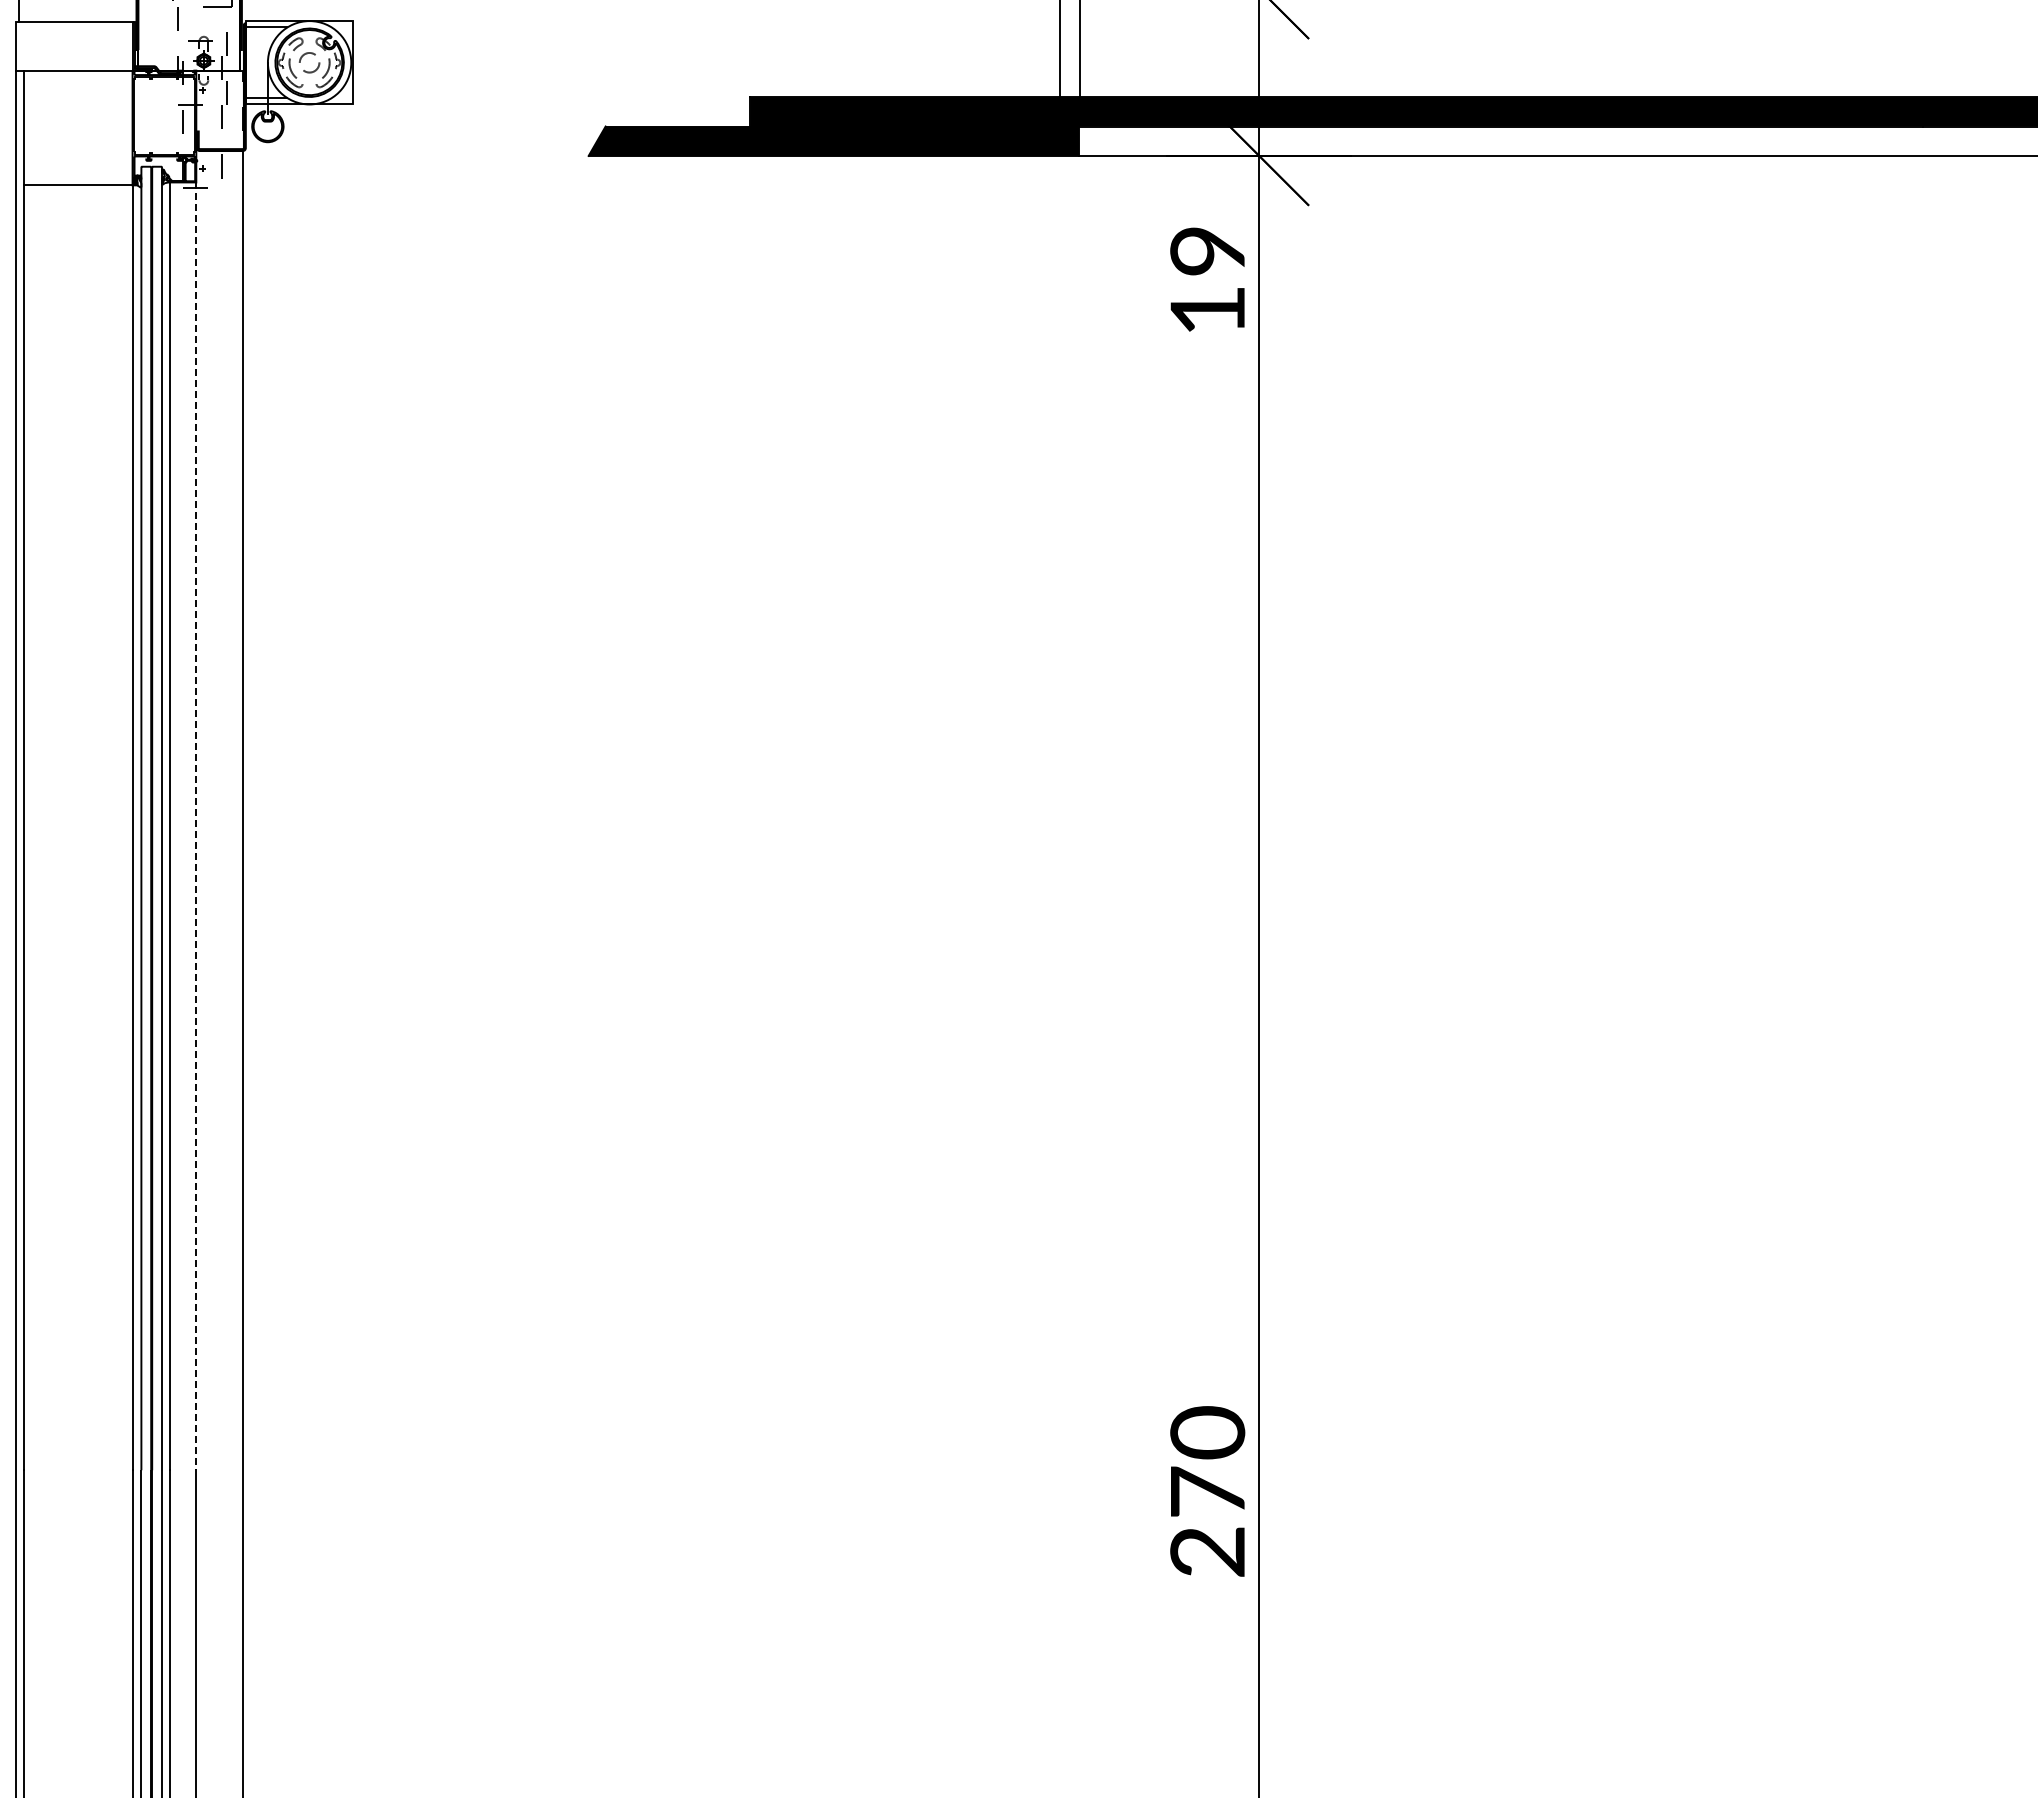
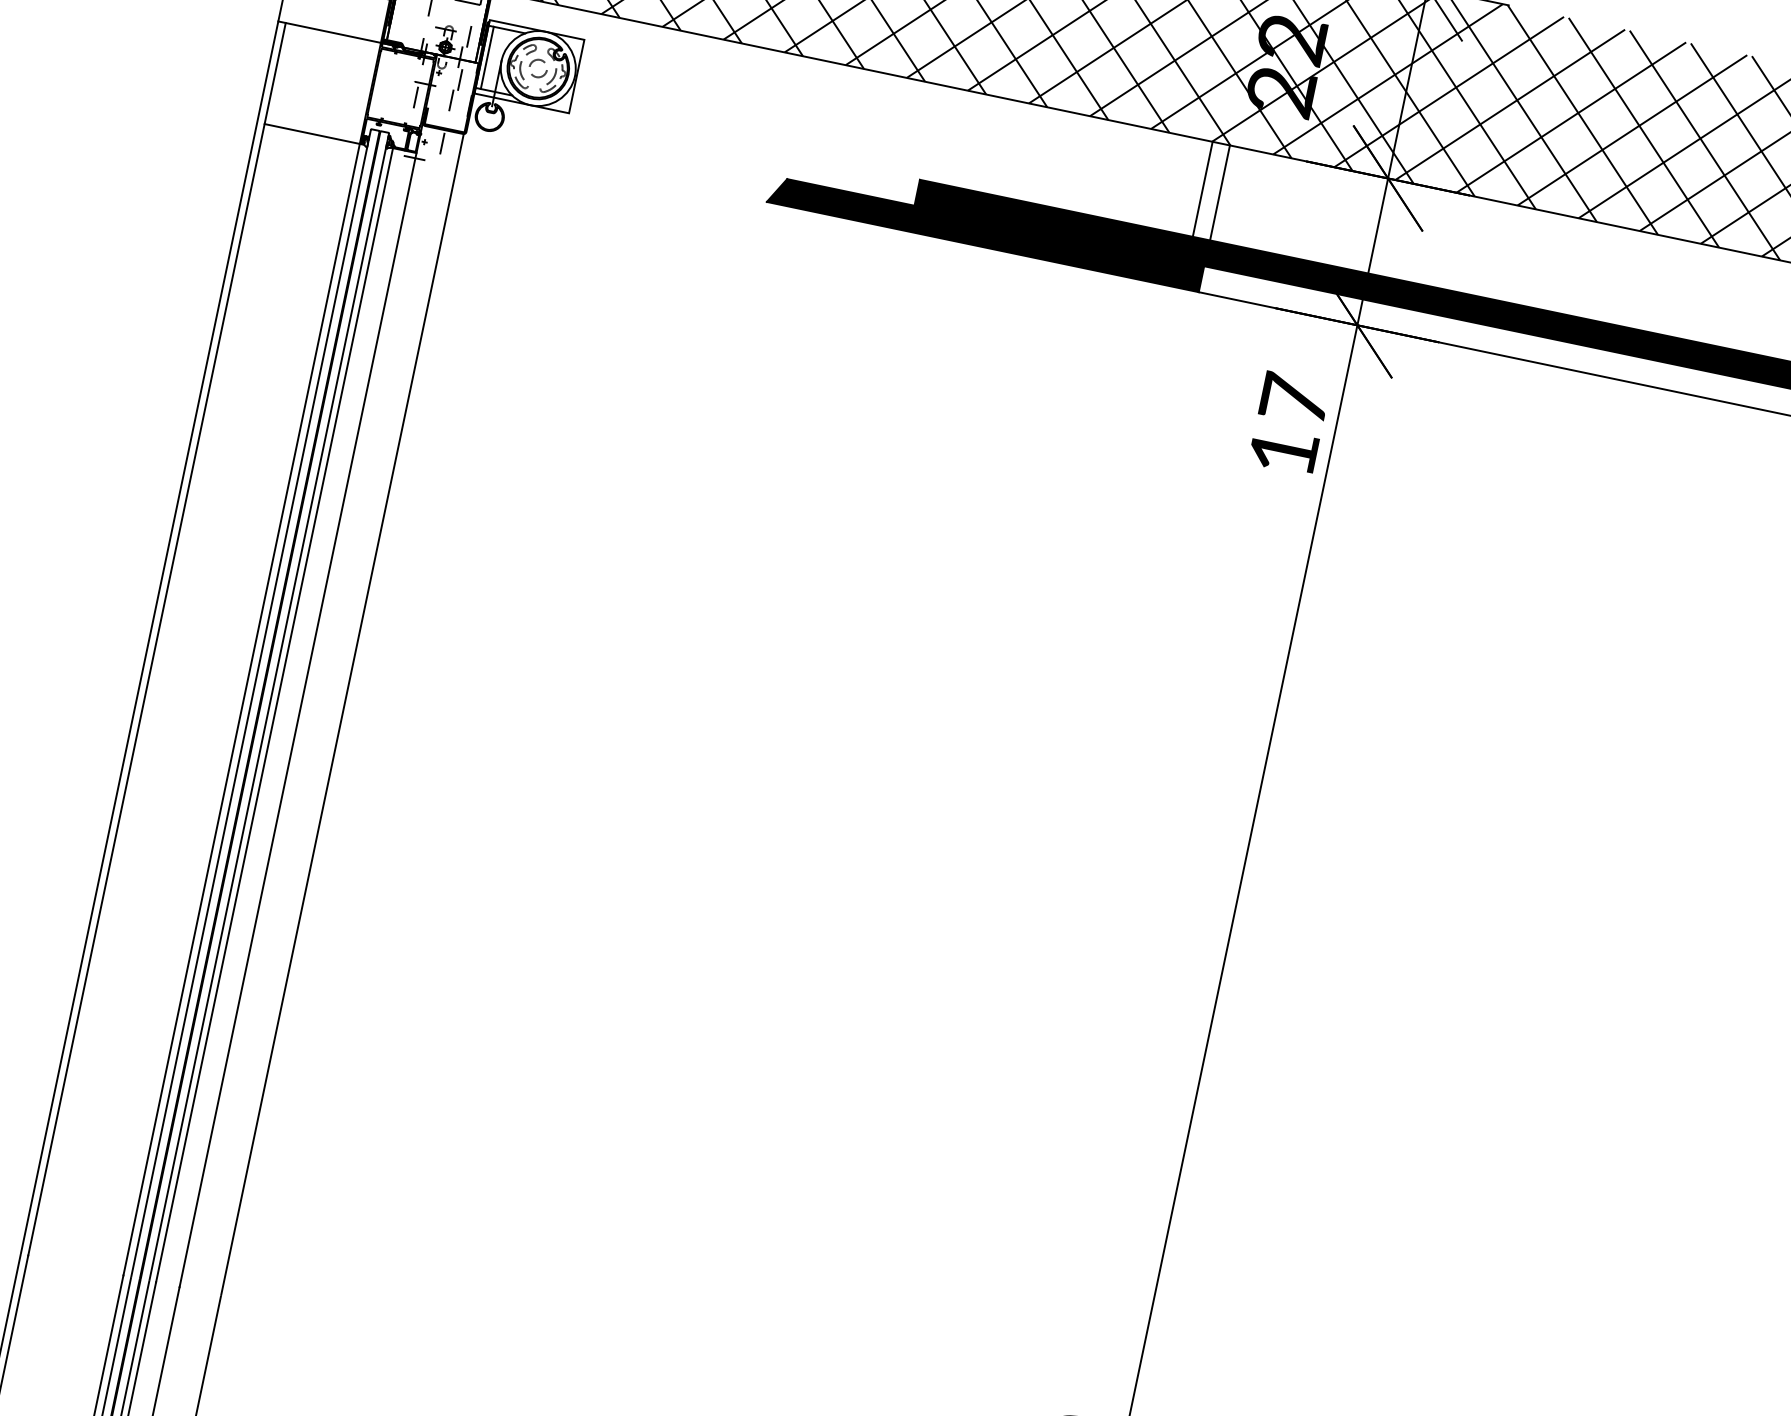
line: (251, 62) -> (487, 57), added
text: (1207, 250) -> (1294, 399), 19 -> 17
line: (196, 826) -> (298, 720), dashed -> solid

